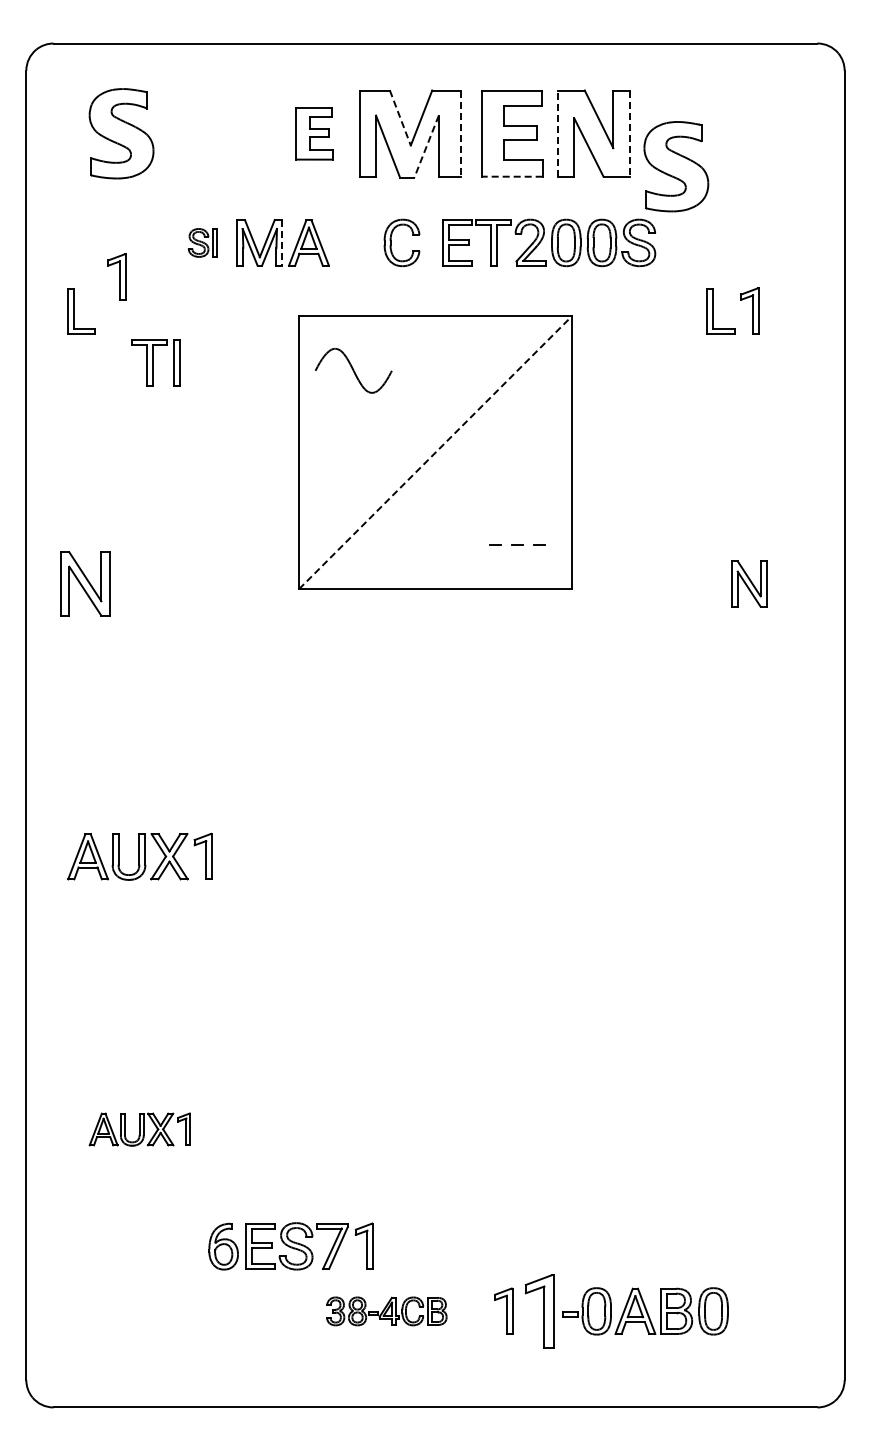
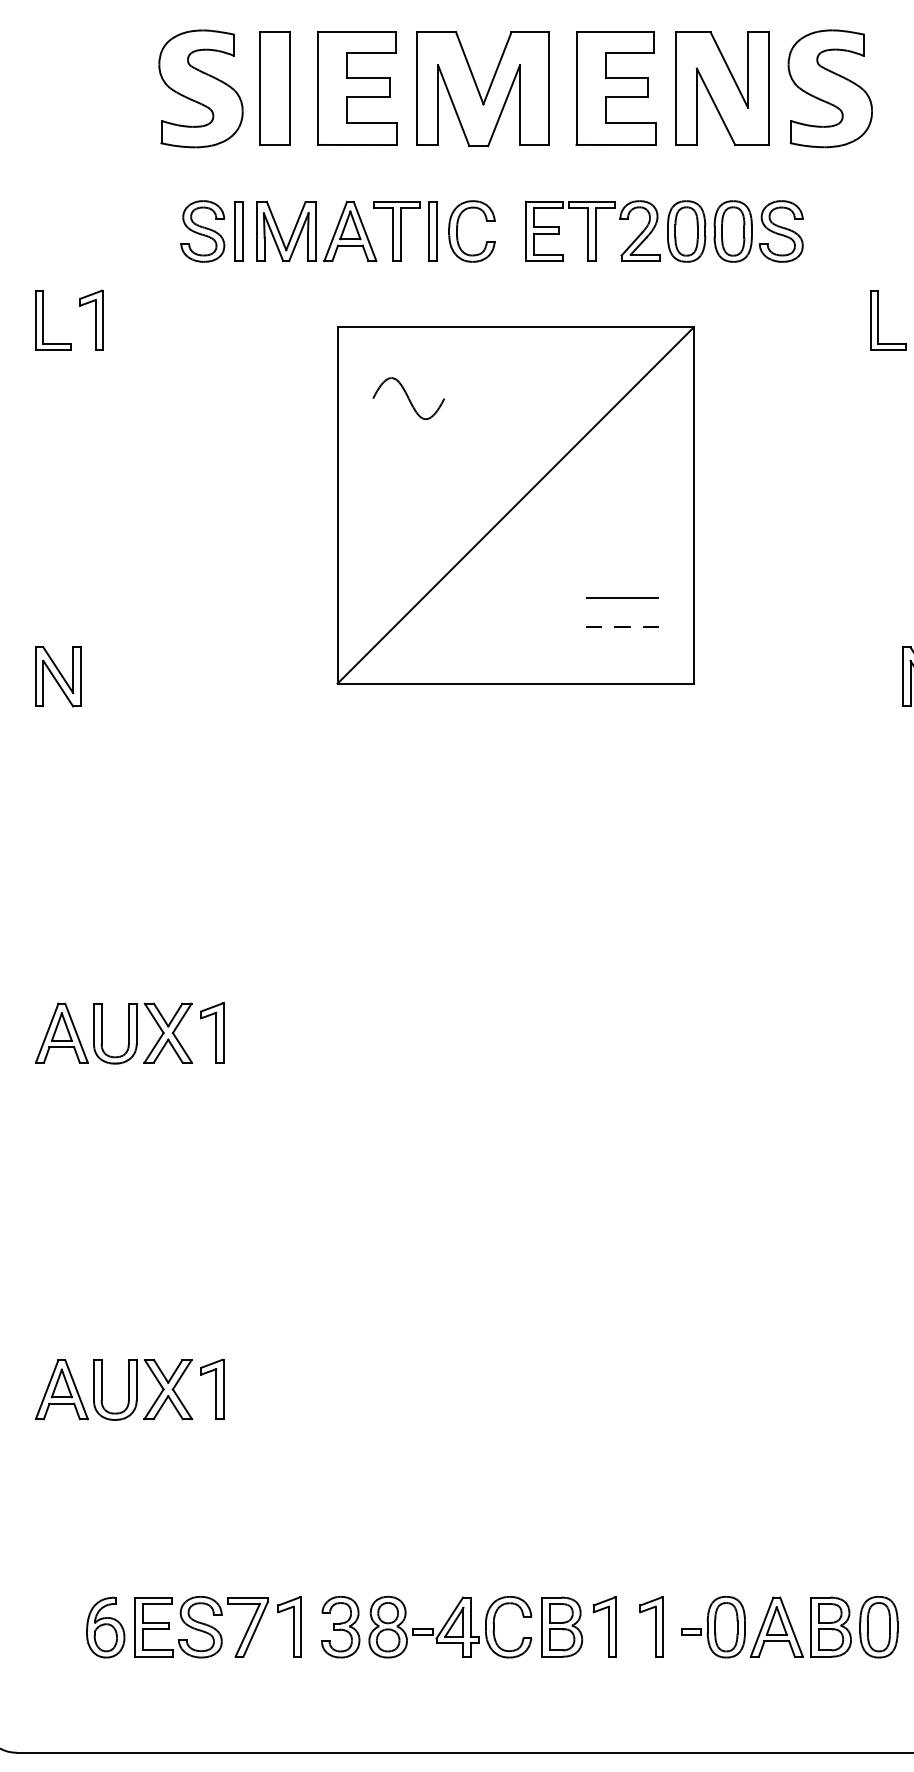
line: (400, 118) -> (469, 68), dashed -> solid
part: (121, 133) -> (200, 88), moved
part: (251, 133) -> (275, 88), added
part: (314, 133) -> (357, 88), size x1.67
line: (557, 133) -> (675, 88), dashed -> solid
line: (460, 134) -> (548, 89), dashed -> solid
line: (629, 134) -> (769, 89), dashed -> solid
line: (426, 147) -> (503, 106), dashed -> solid
part: (676, 166) -> (830, 88), moved
line: (511, 176) -> (614, 144), dashed -> solid
part: (202, 242) -> (211, 230), size x1.67
line: (282, 242) -> (315, 230), dashed -> solid
part: (116, 276) -> (91, 319), moved
part: (155, 362) -> (404, 230), moved
part: (353, 370) -> (408, 398), size x0.71
line: (435, 452) -> (515, 505), dashed -> solid
line: (517, 523) -> (622, 598), added
part: (85, 583) -> (58, 676), size x0.71
part: (139, 1129) -> (129, 1389), size x1.43
part: (290, 1246) -> (193, 1627), moved
part: (539, 1310) -> (651, 1626), size x0.62
part: (386, 1311) -> (451, 1627), size x1.67

